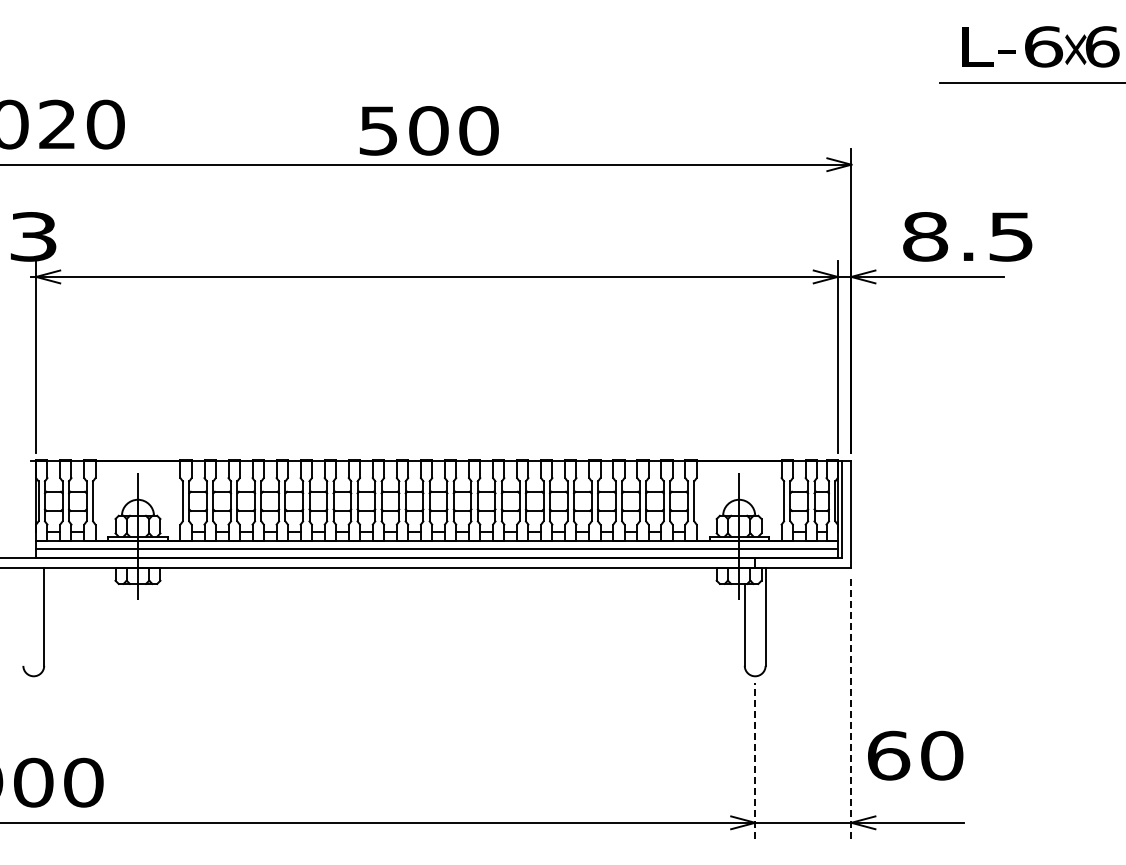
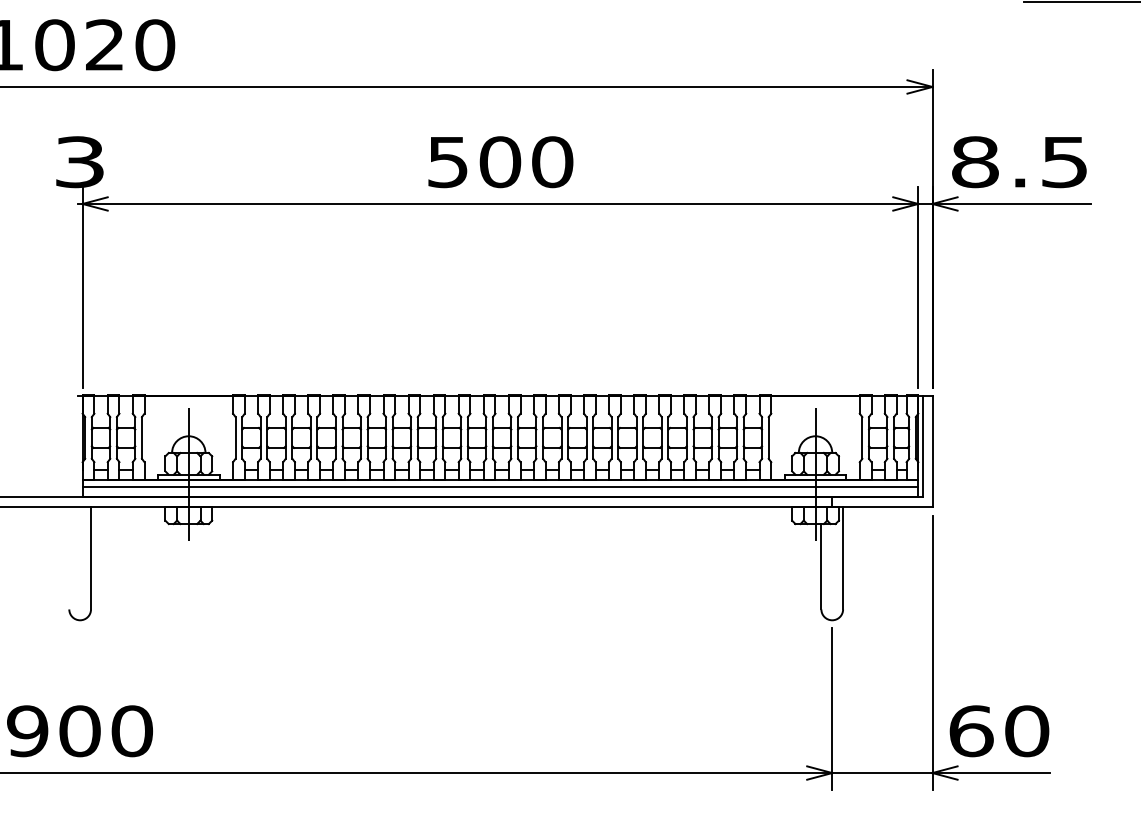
text: (428, 130) -> (500, 161), moved
text: (967, 236) -> (1019, 161), moved
line: (851, 706) -> (932, 651), dashed -> solid
text: (915, 755) -> (999, 731), moved
line: (755, 761) -> (832, 709), dashed -> solid

